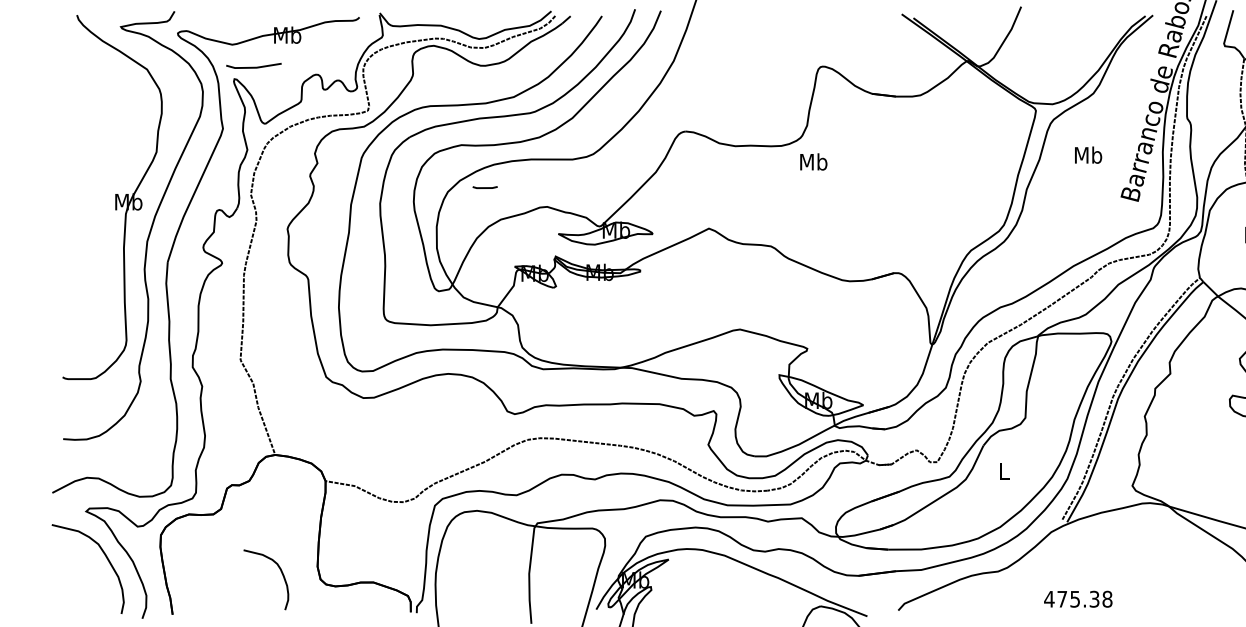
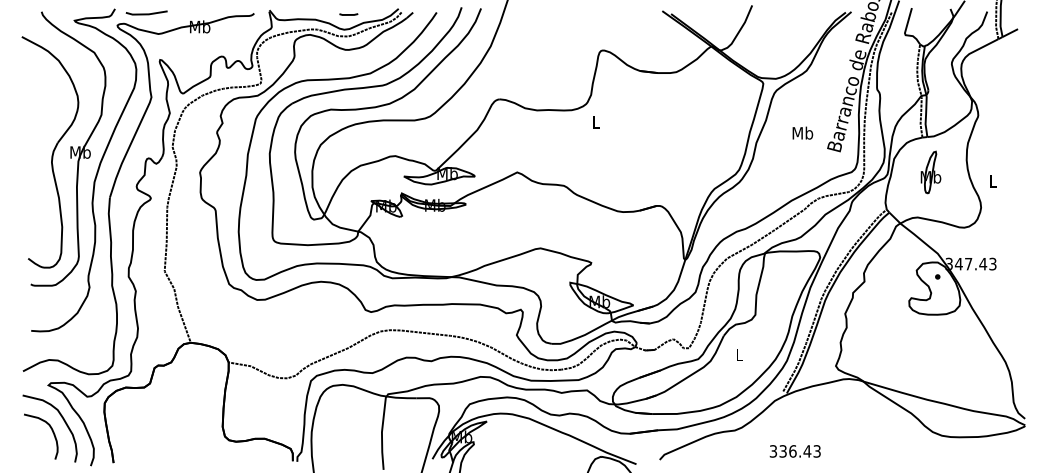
line: (253, 66) -> (146, 13), moved
text: (1087, 154) -> (802, 132), moved
text: (814, 160) -> (596, 121), Mb -> L
line: (484, 187) -> (348, 14), moved
part: (88, 202) -> (50, 152), added
curve: (280, 571) -> (51, 430), moved
text: (1077, 599) -> (794, 451), 475.38 -> 336.43

